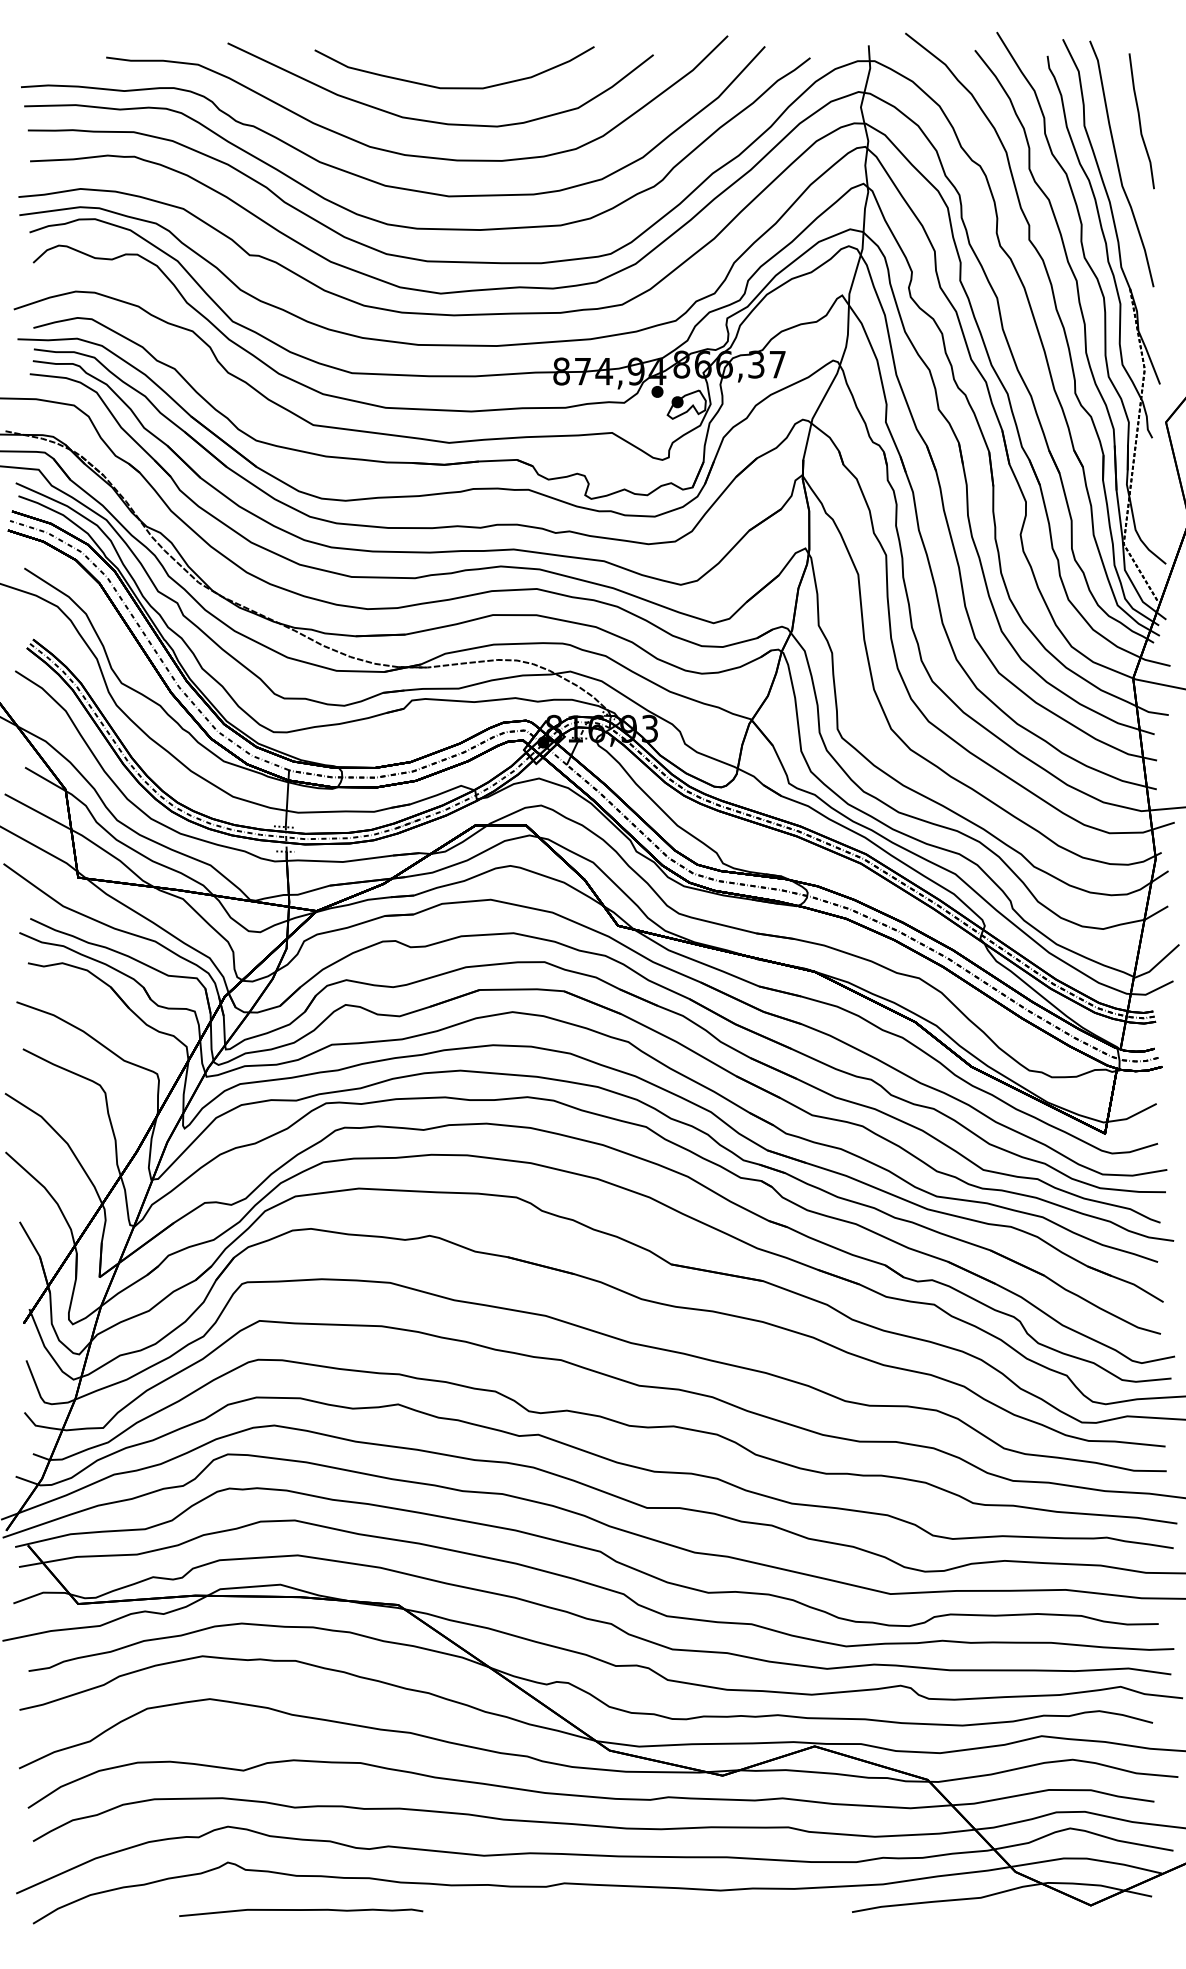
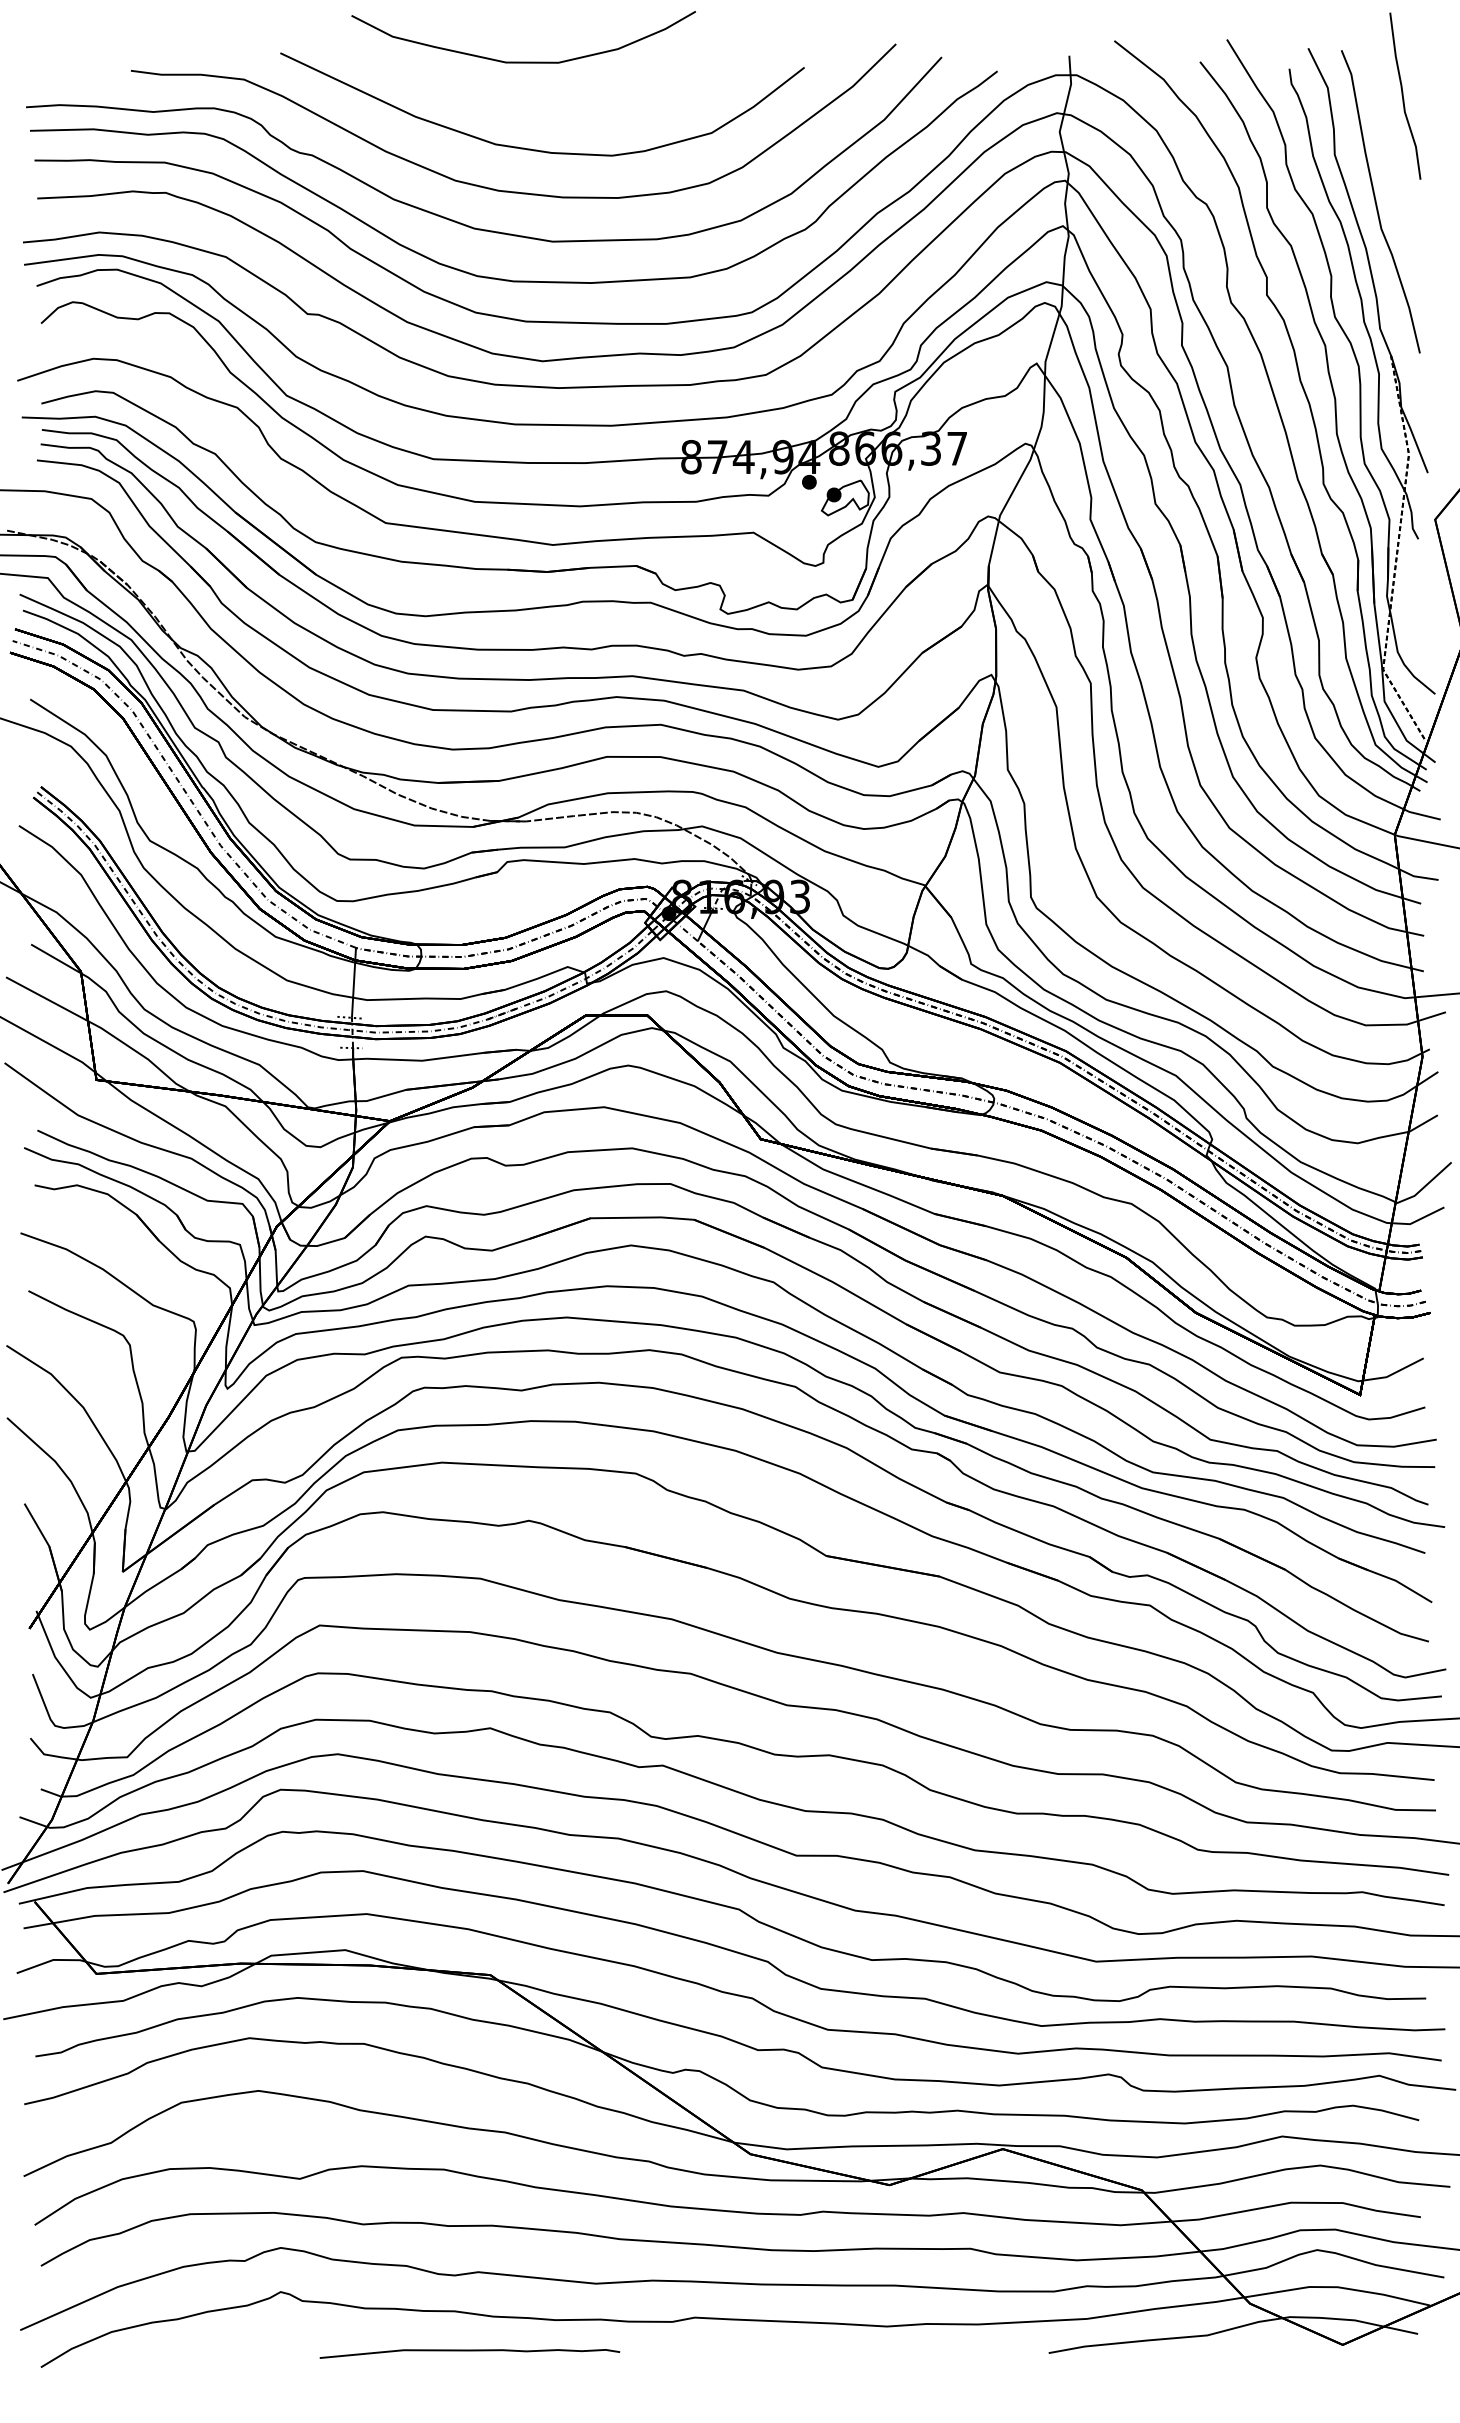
curve: (454, 87) -> (523, 61), moved
curve: (1140, 120) -> (1403, 95), moved
curve: (300, 1910) -> (469, 2351), moved

